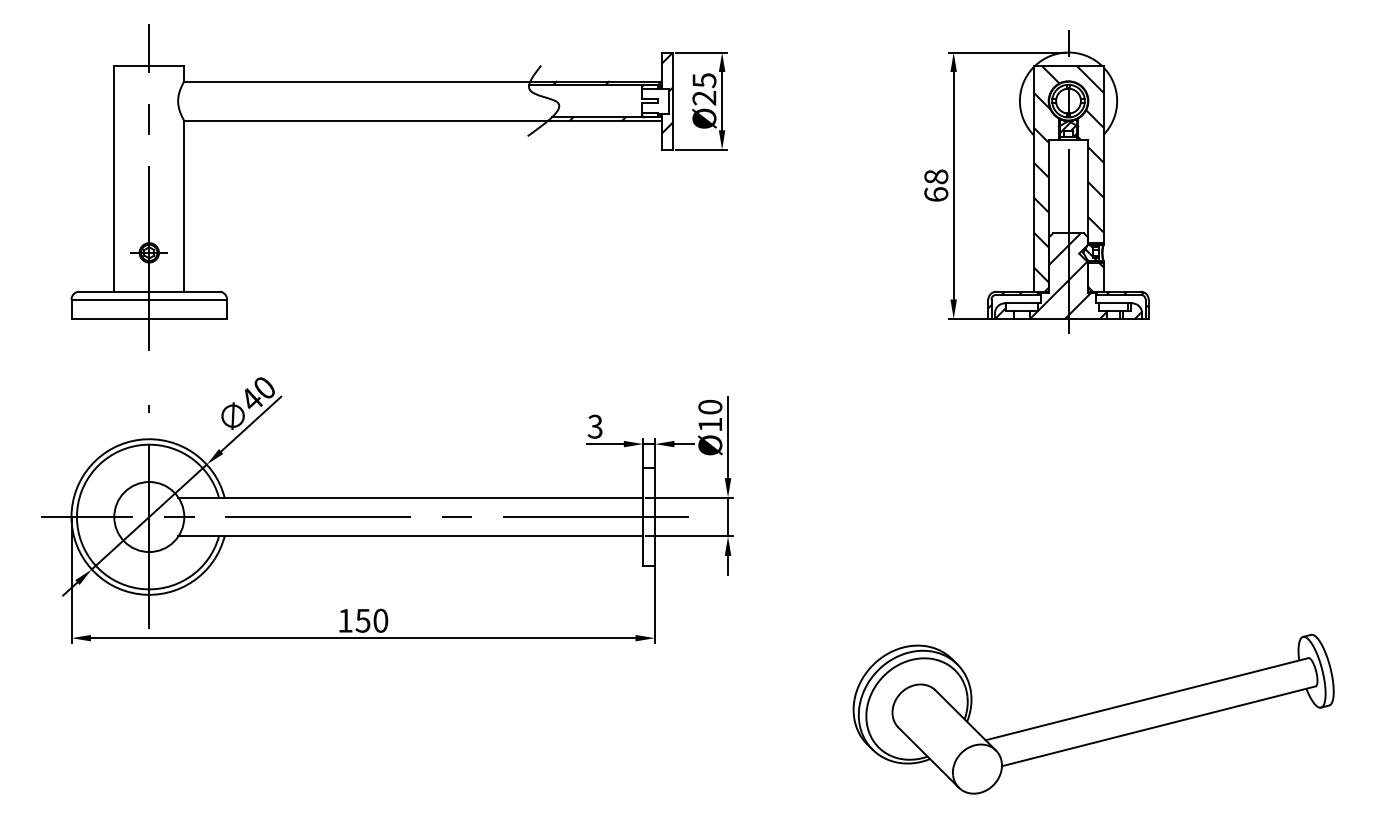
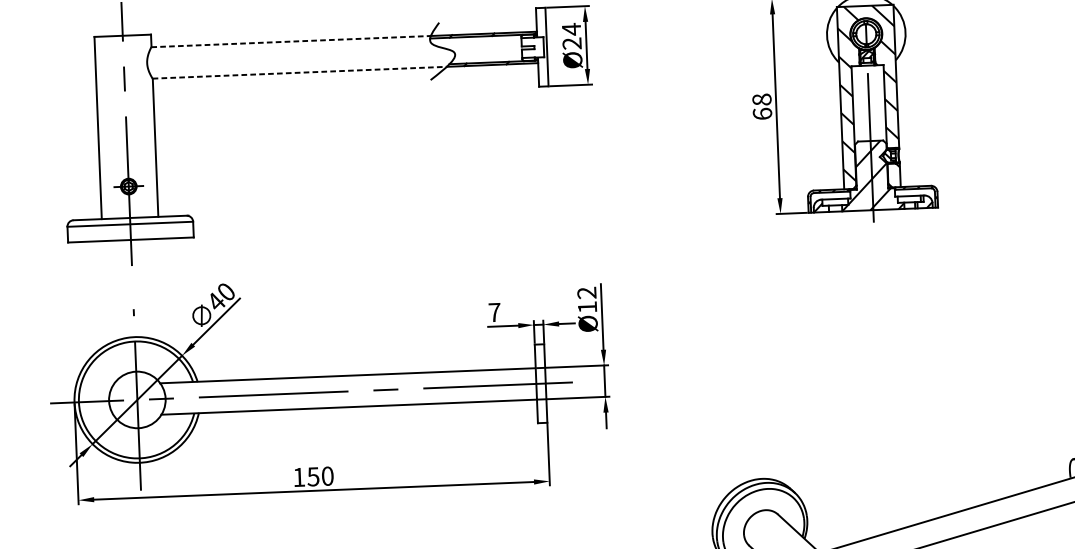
text: (704, 80) -> (571, 29), Ø25 -> Ø24
line: (357, 81) -> (291, 41), solid -> dashed
hatch: (667, 92) -> (542, 40), removed
line: (366, 120) -> (299, 72), solid -> dashed
text: (710, 406) -> (587, 292), Ø10 -> Ø12
text: (594, 426) -> (494, 312), 3 -> 7

